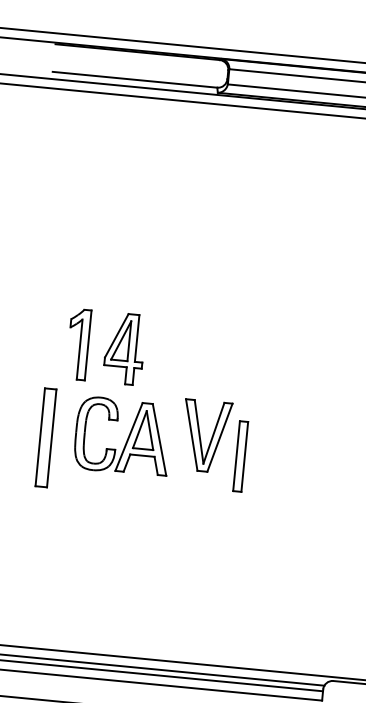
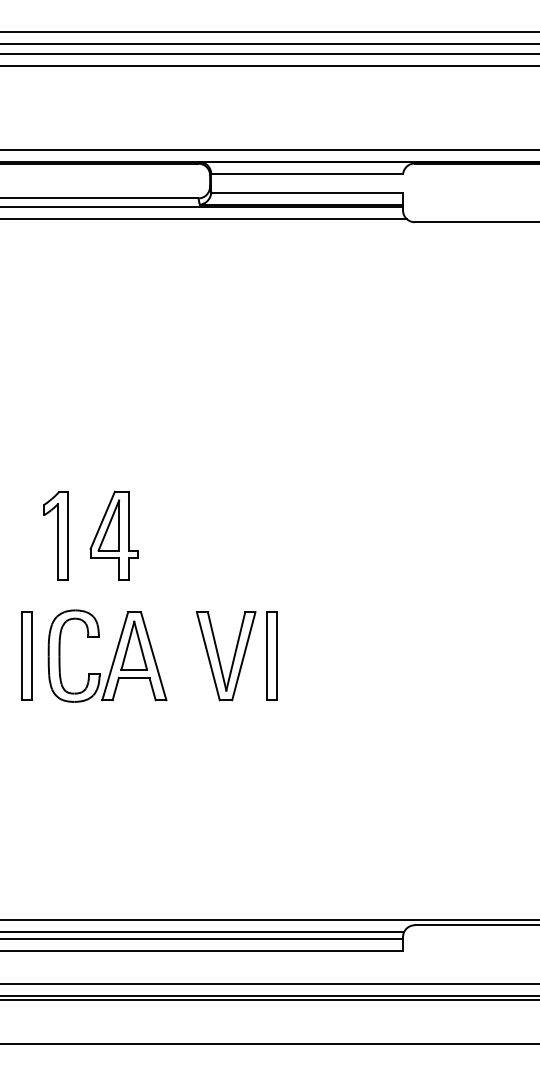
part: (205, 436) -> (225, 656), moved
part: (45, 437) -> (26, 655), size x0.71
part: (127, 437) -> (113, 657), moved

